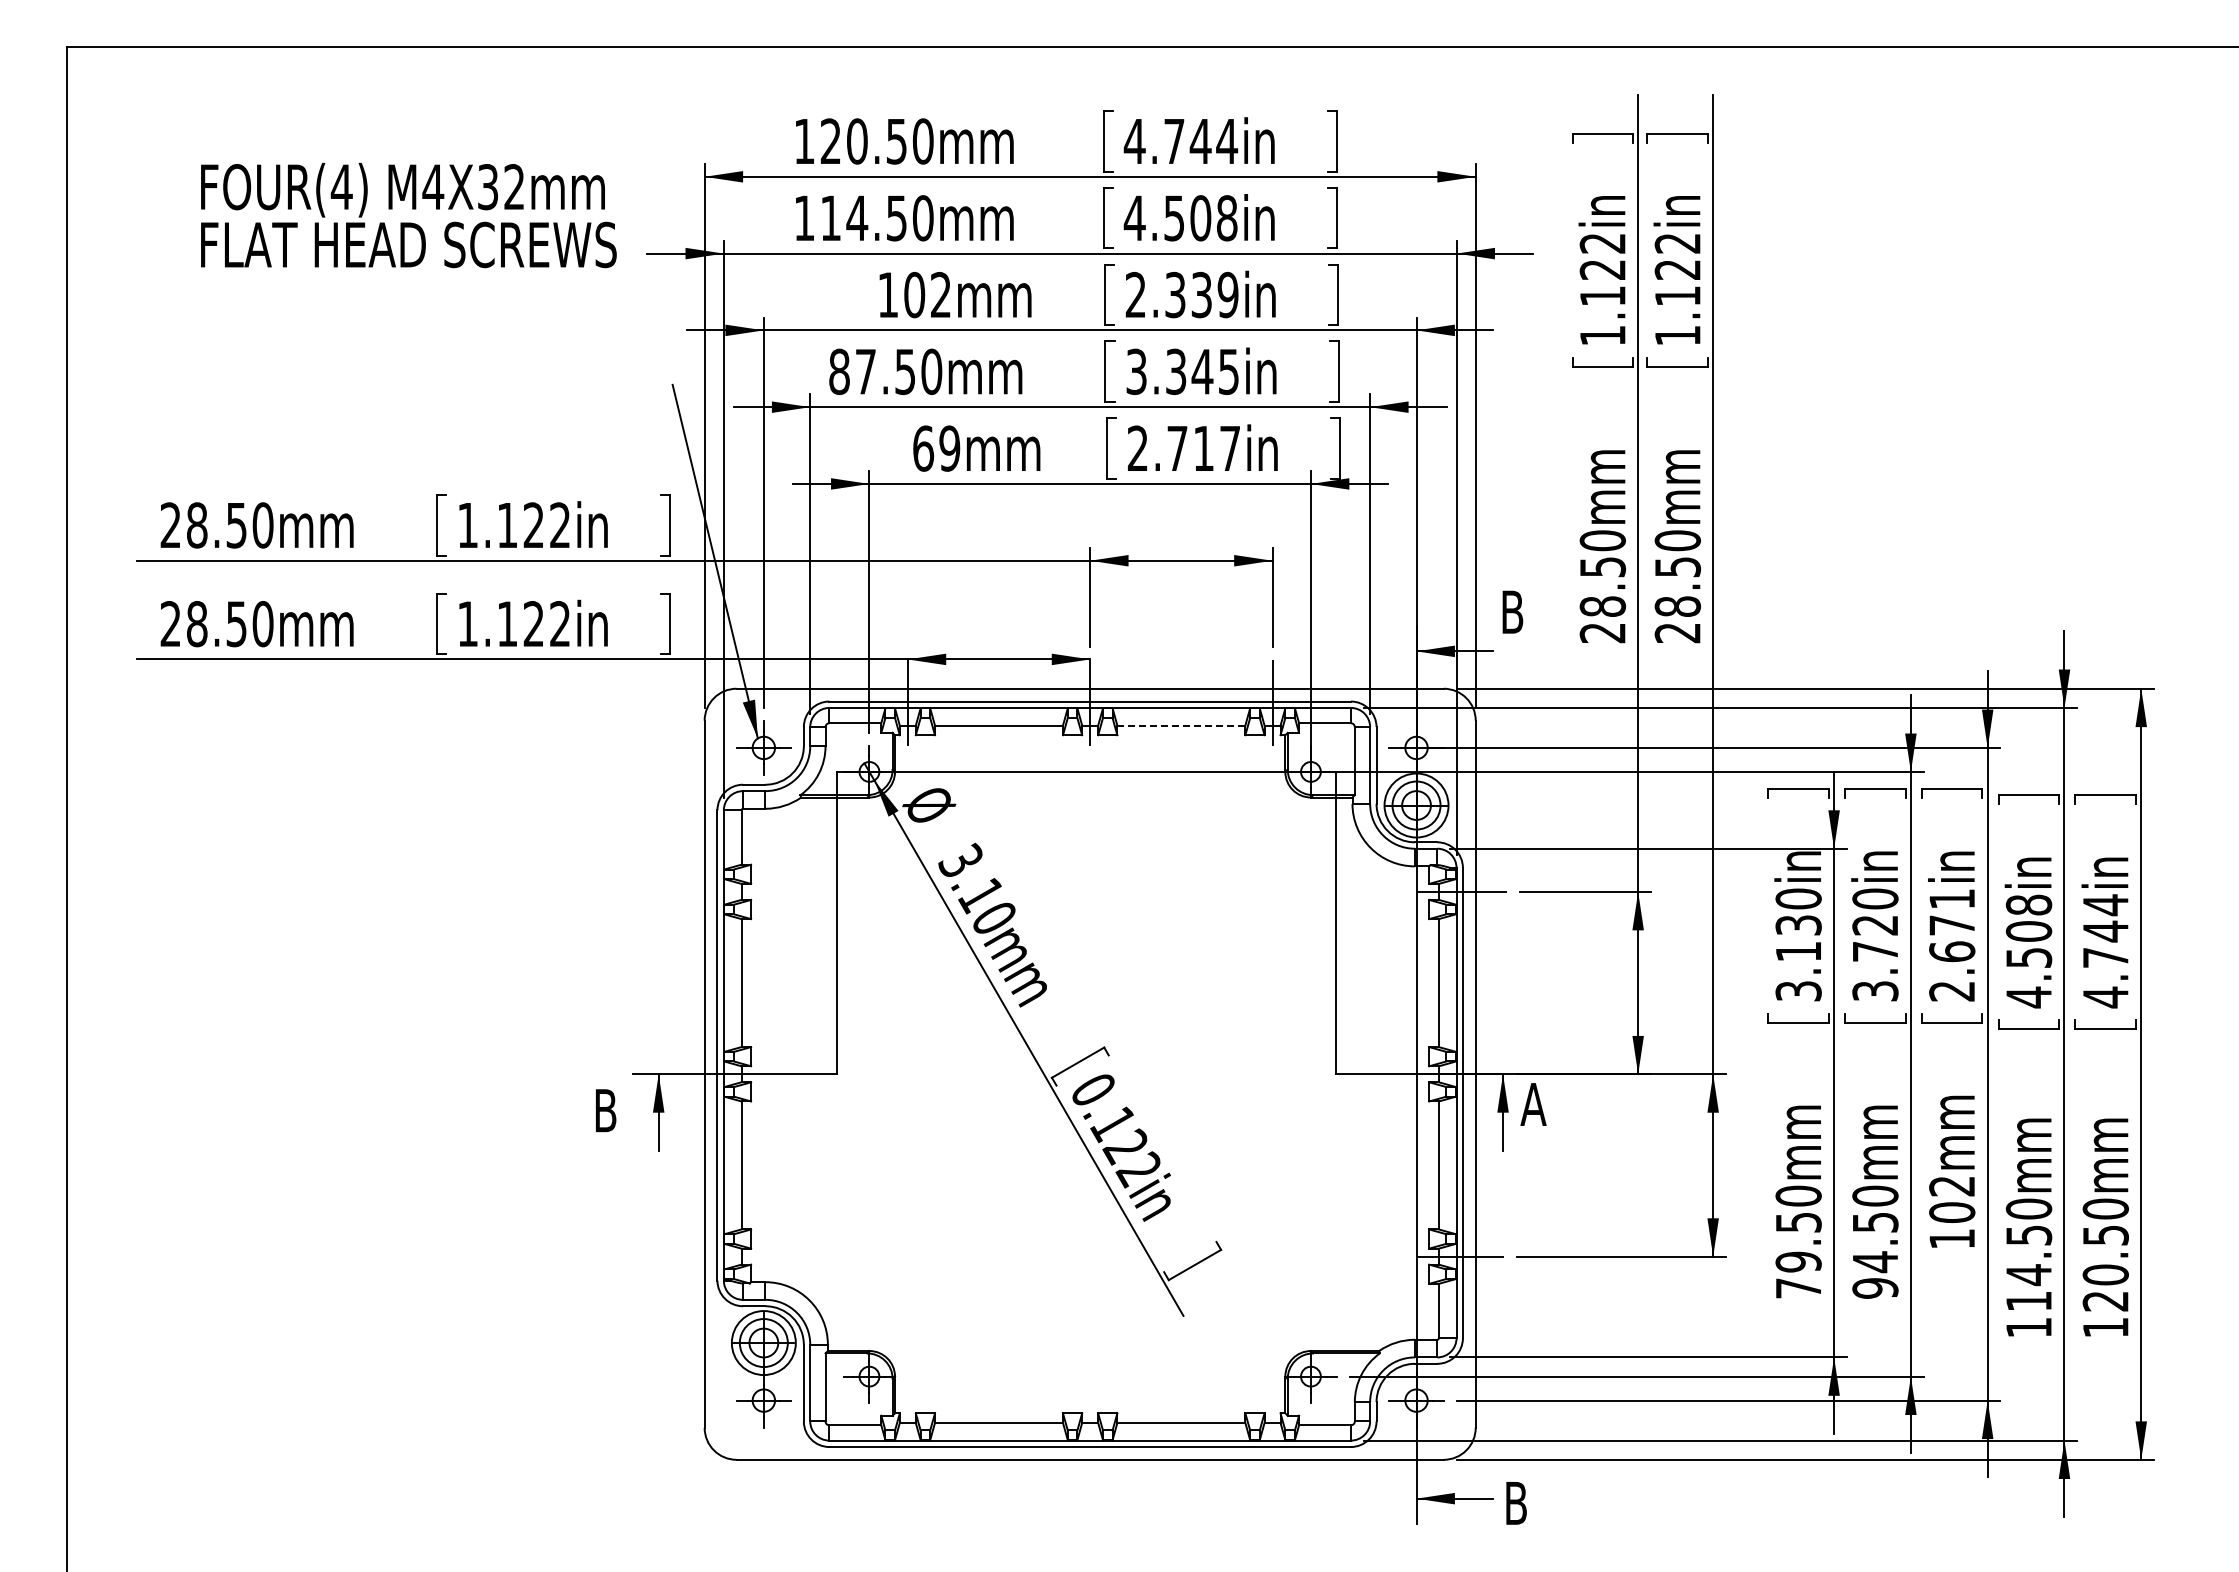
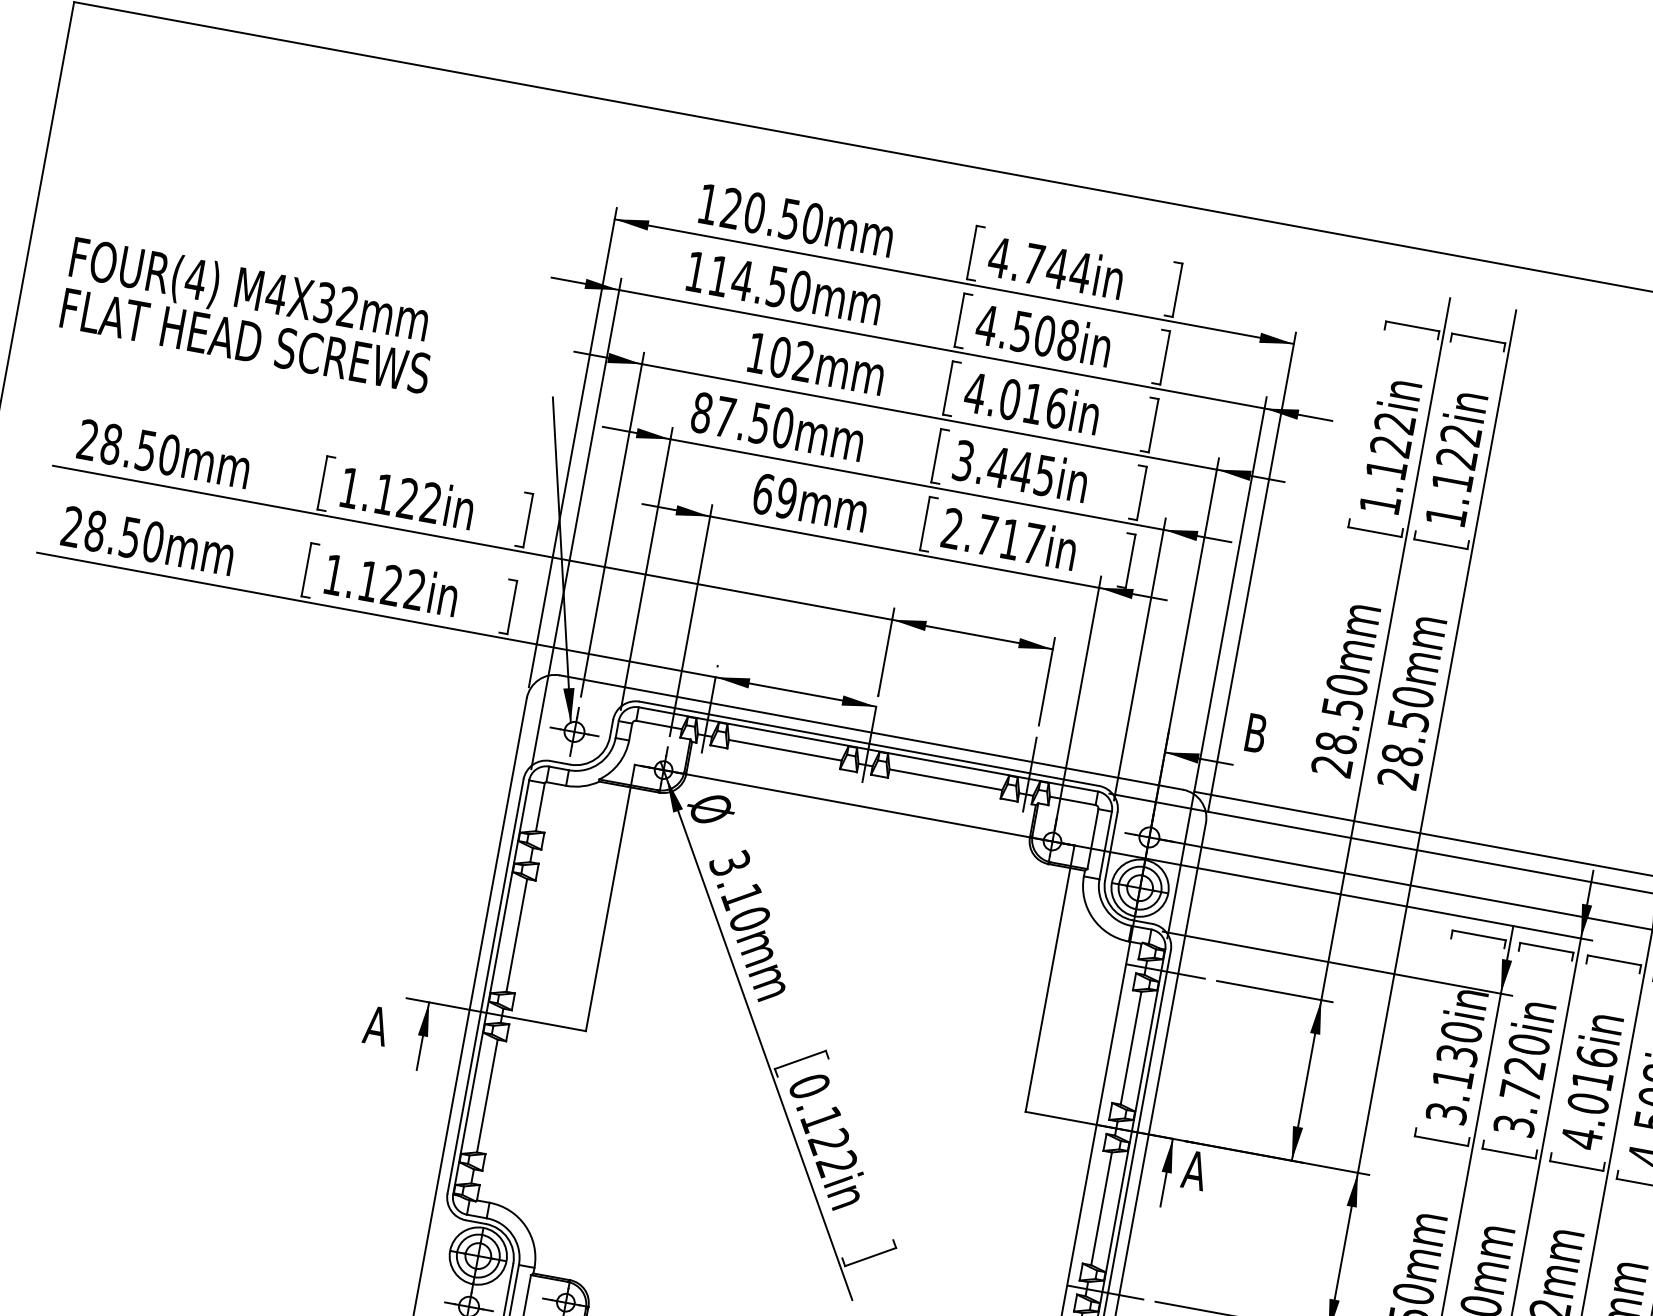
text: (408, 215) -> (250, 315), moved
text: (1181, 294) -> (1015, 400), 2.339in -> 4.016in
text: (1176, 371) -> (998, 467), 3.345in -> 3.445in
line: (1181, 725) -> (946, 779), dashed -> solid
text: (1952, 945) -> (1589, 1098), 2.671in -> 4.016in
text: (605, 1110) -> (376, 1025), B -> A

